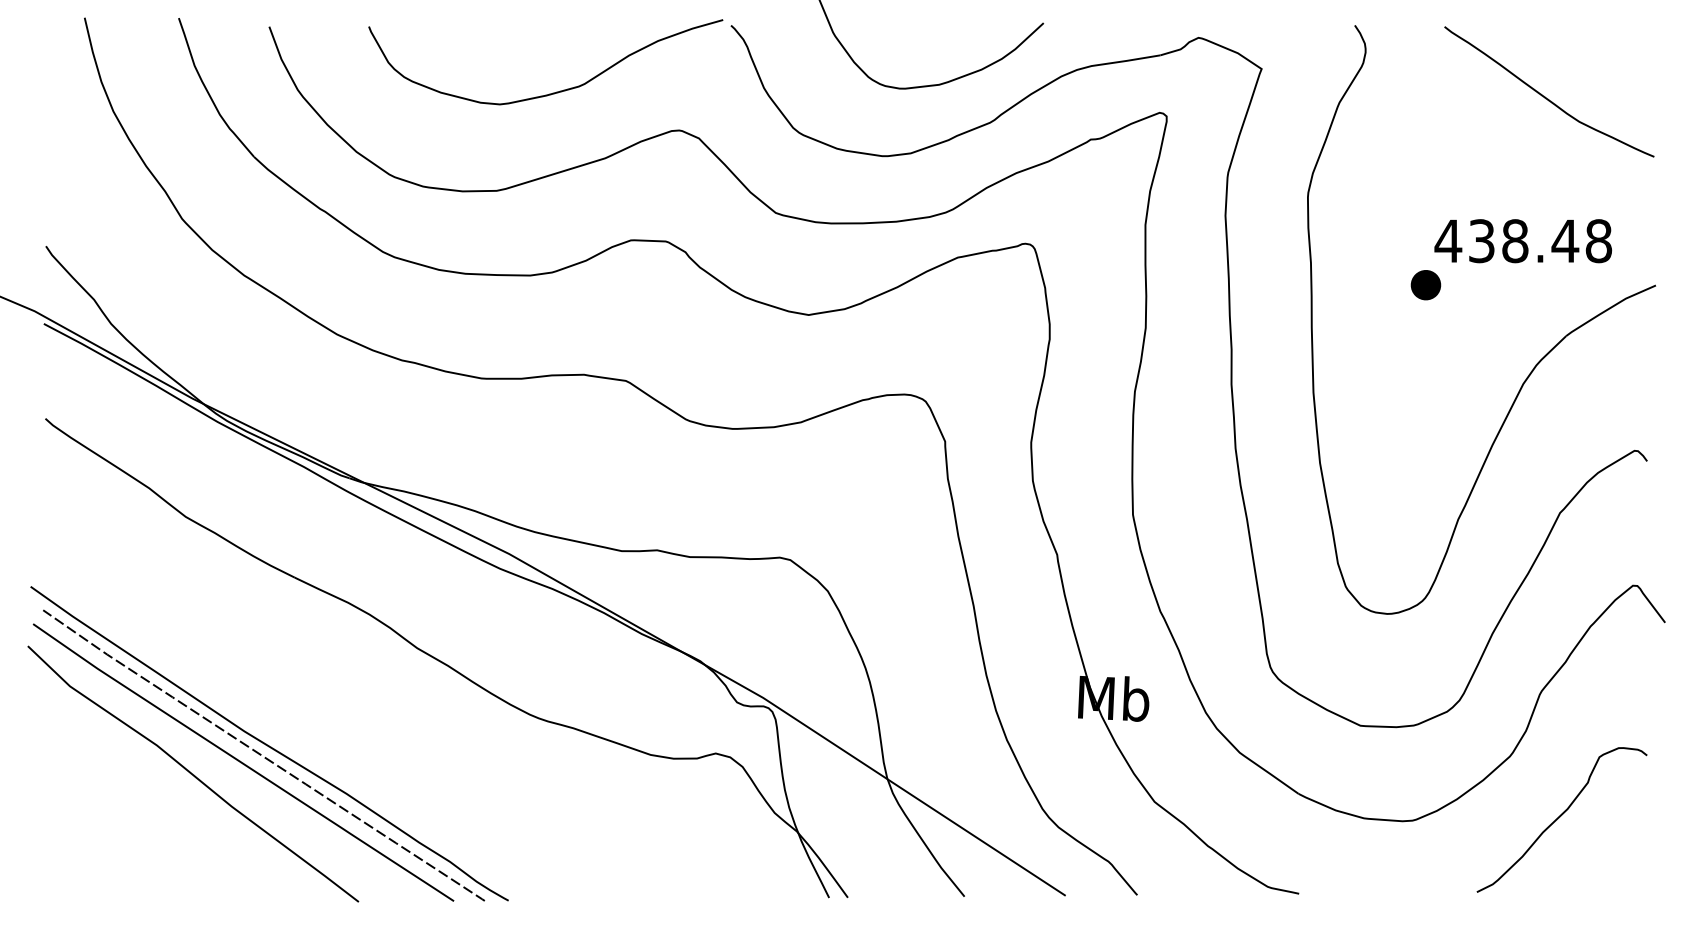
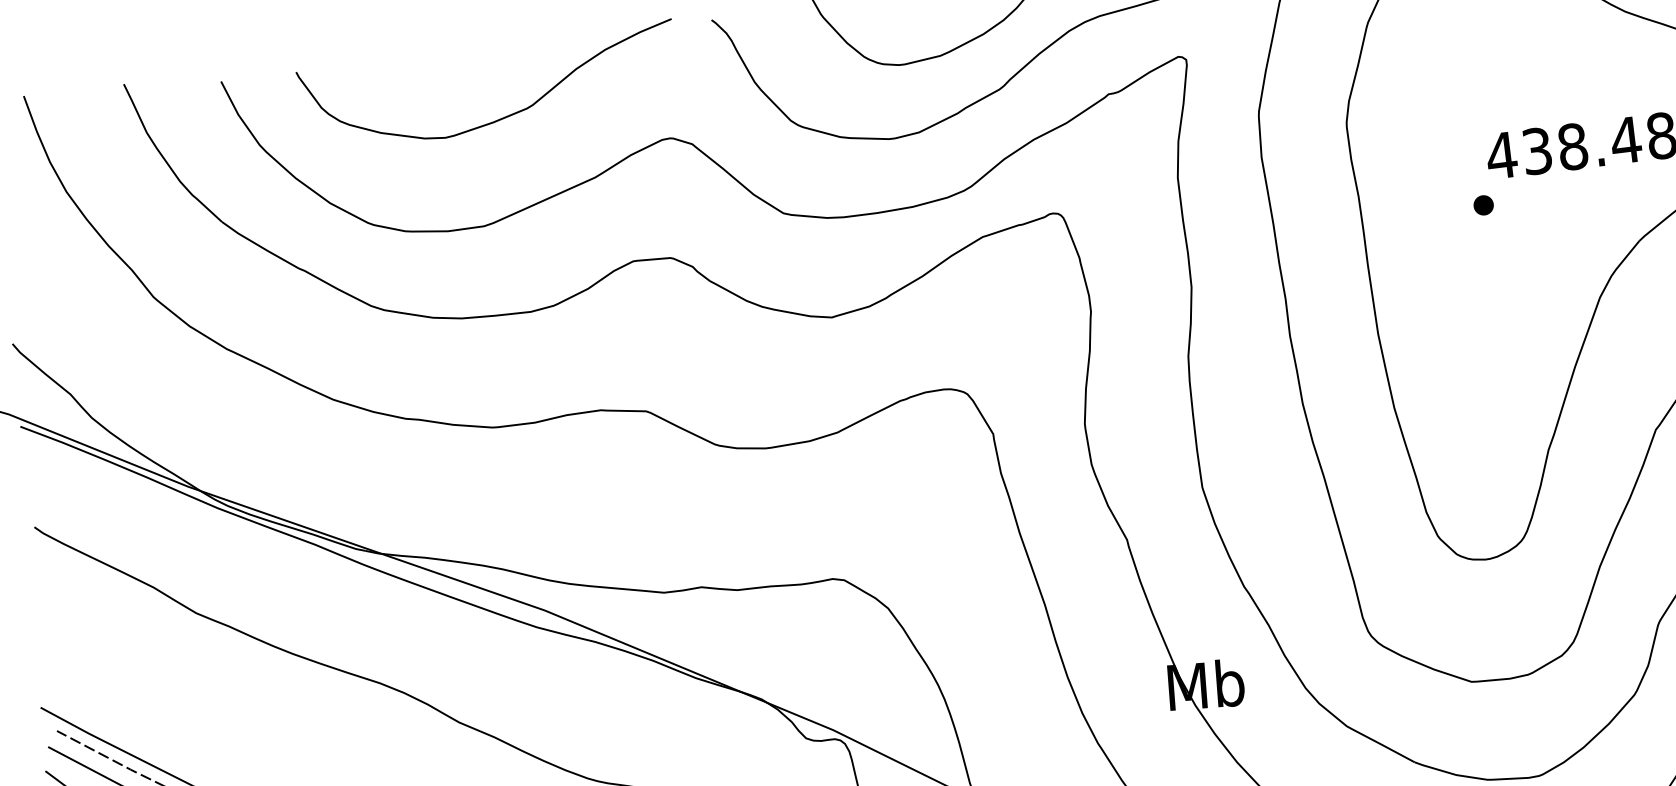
curve: (552, 92) -> (499, 118), moved
part: (1425, 285) -> (1483, 205), size x0.62

